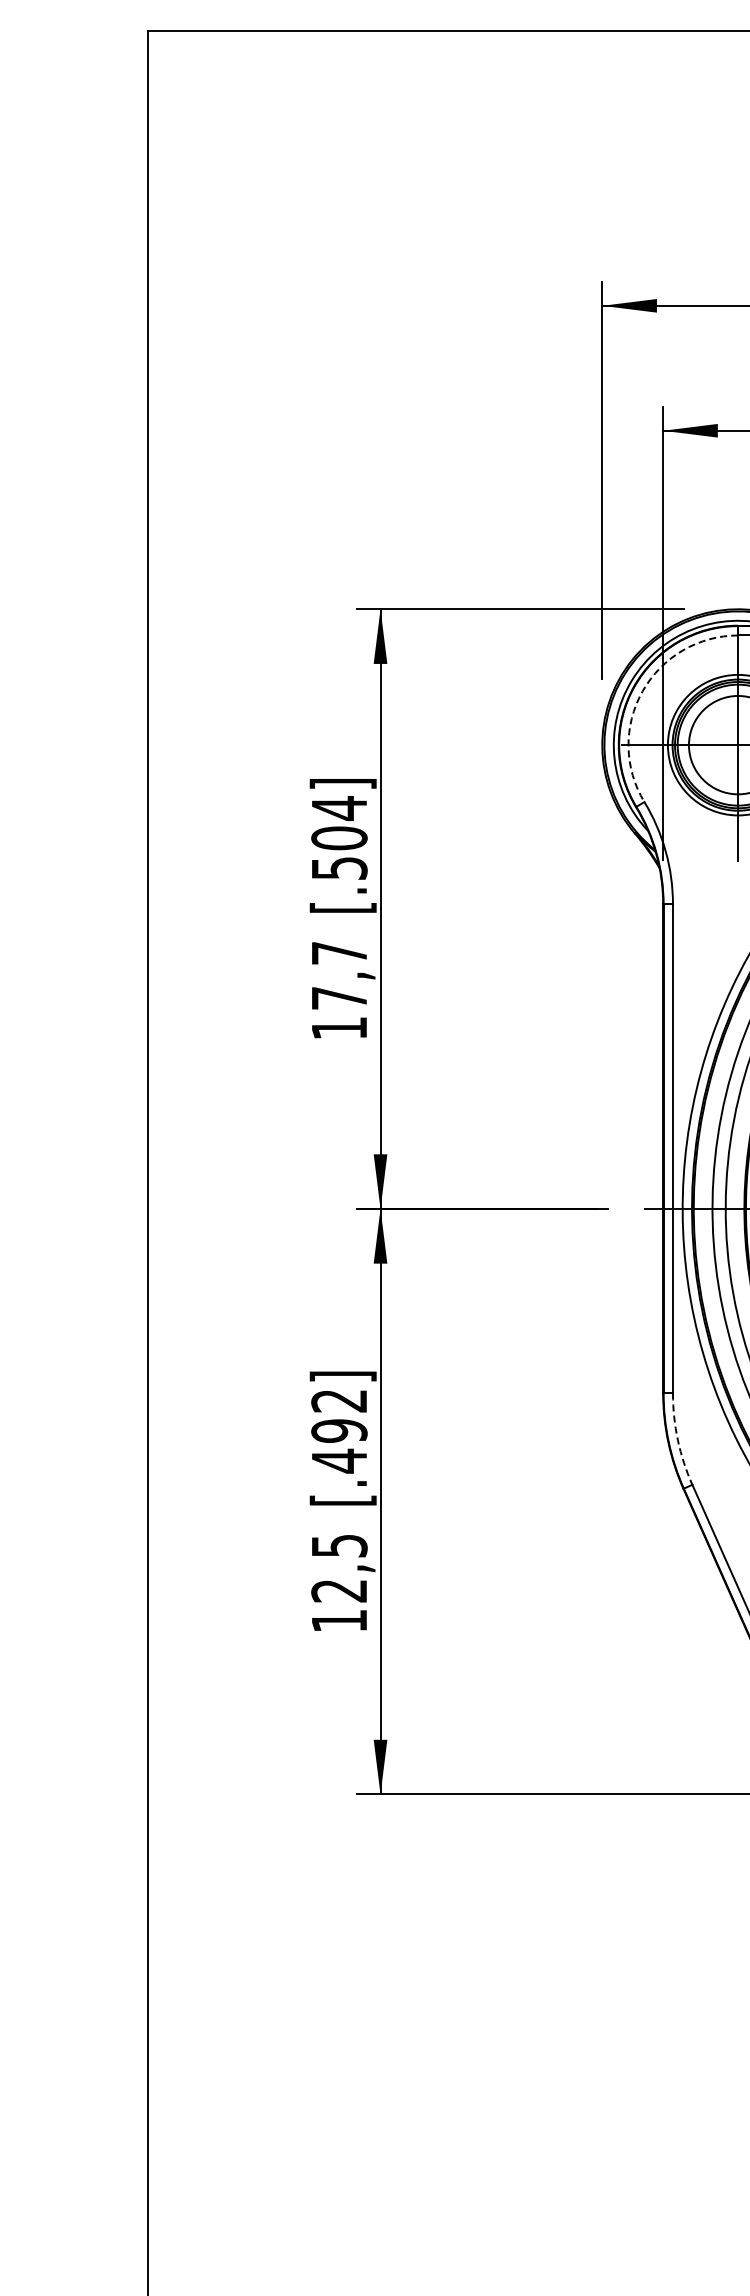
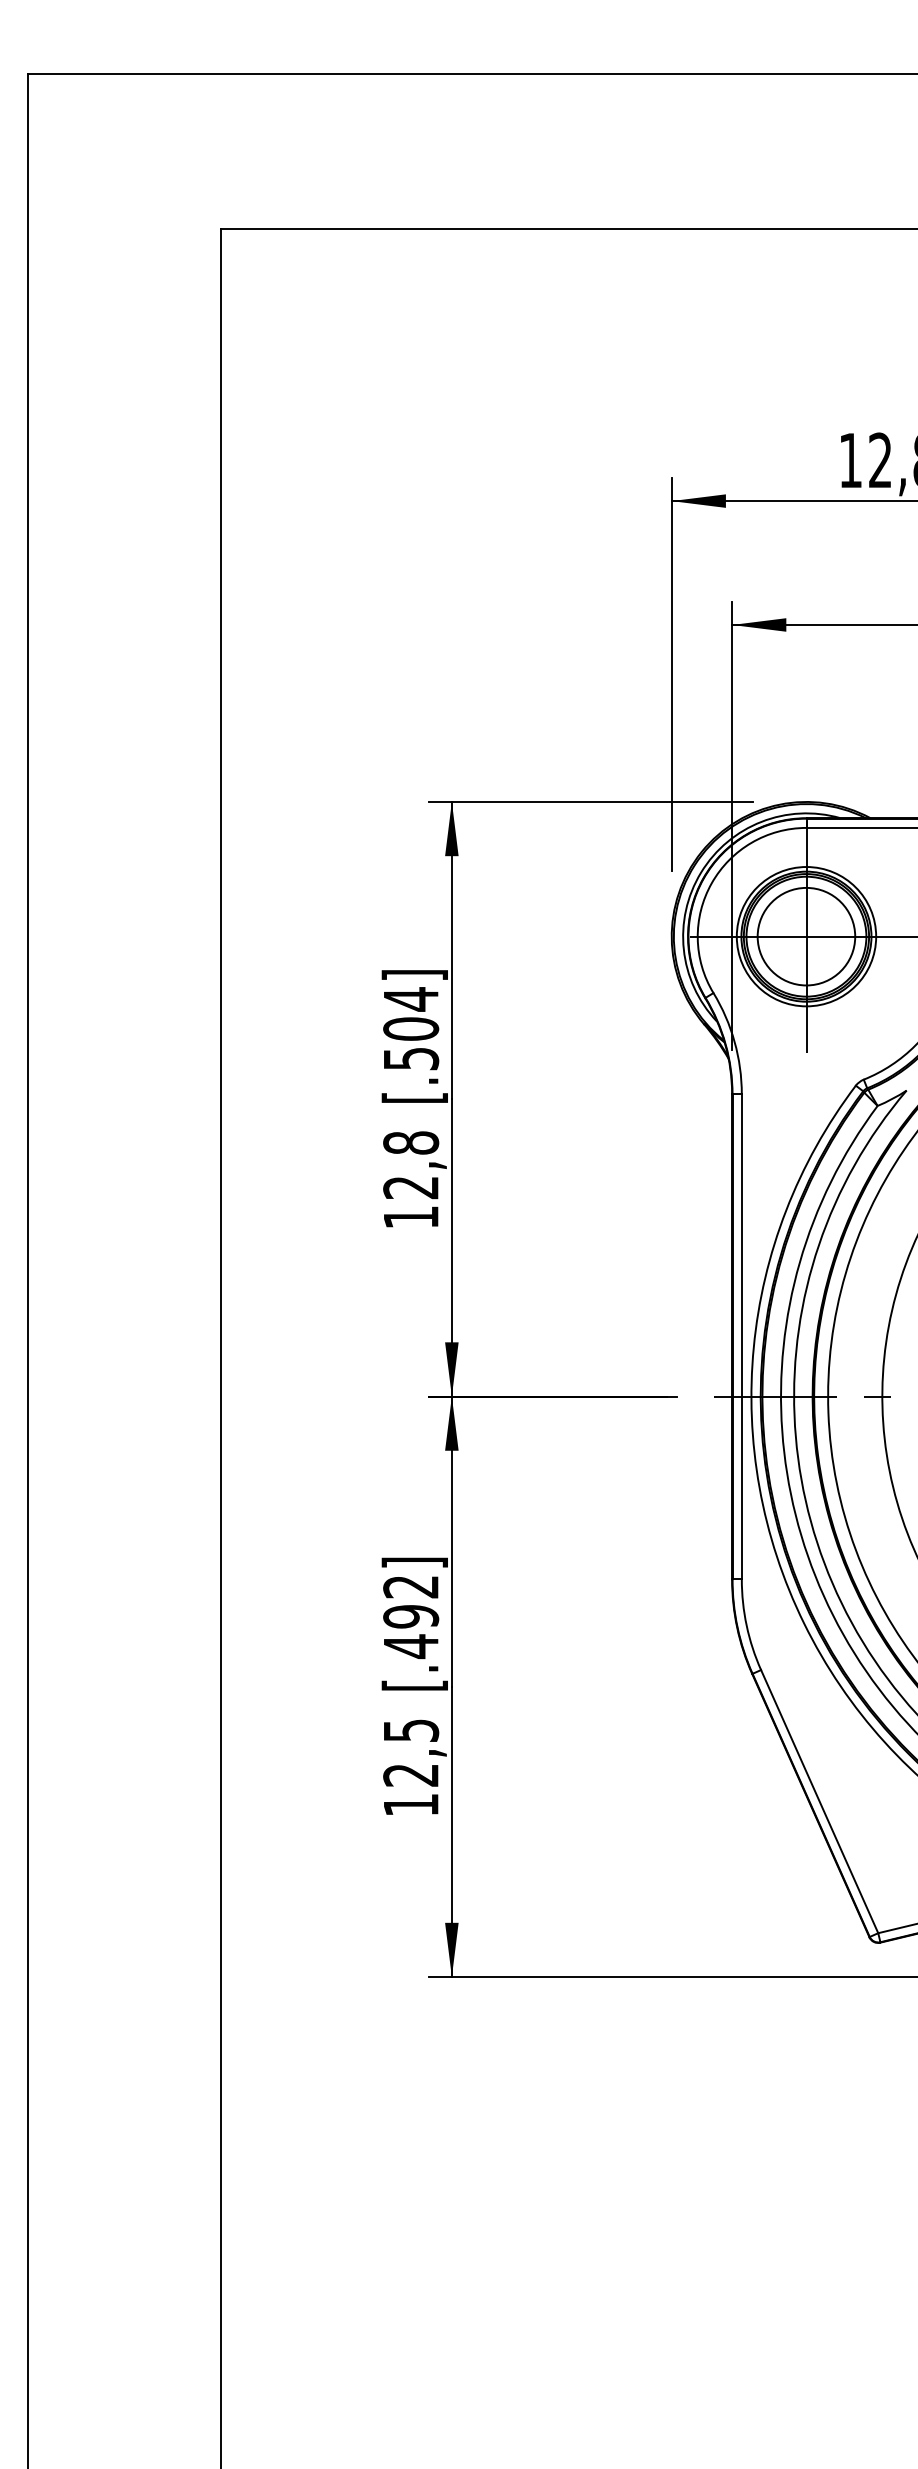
arc: (642, 691) -> (711, 883), dashed -> solid
text: (339, 975) -> (411, 1165), 17,7 -> 12,8
arc: (677, 1439) -> (746, 1625), dashed -> solid

